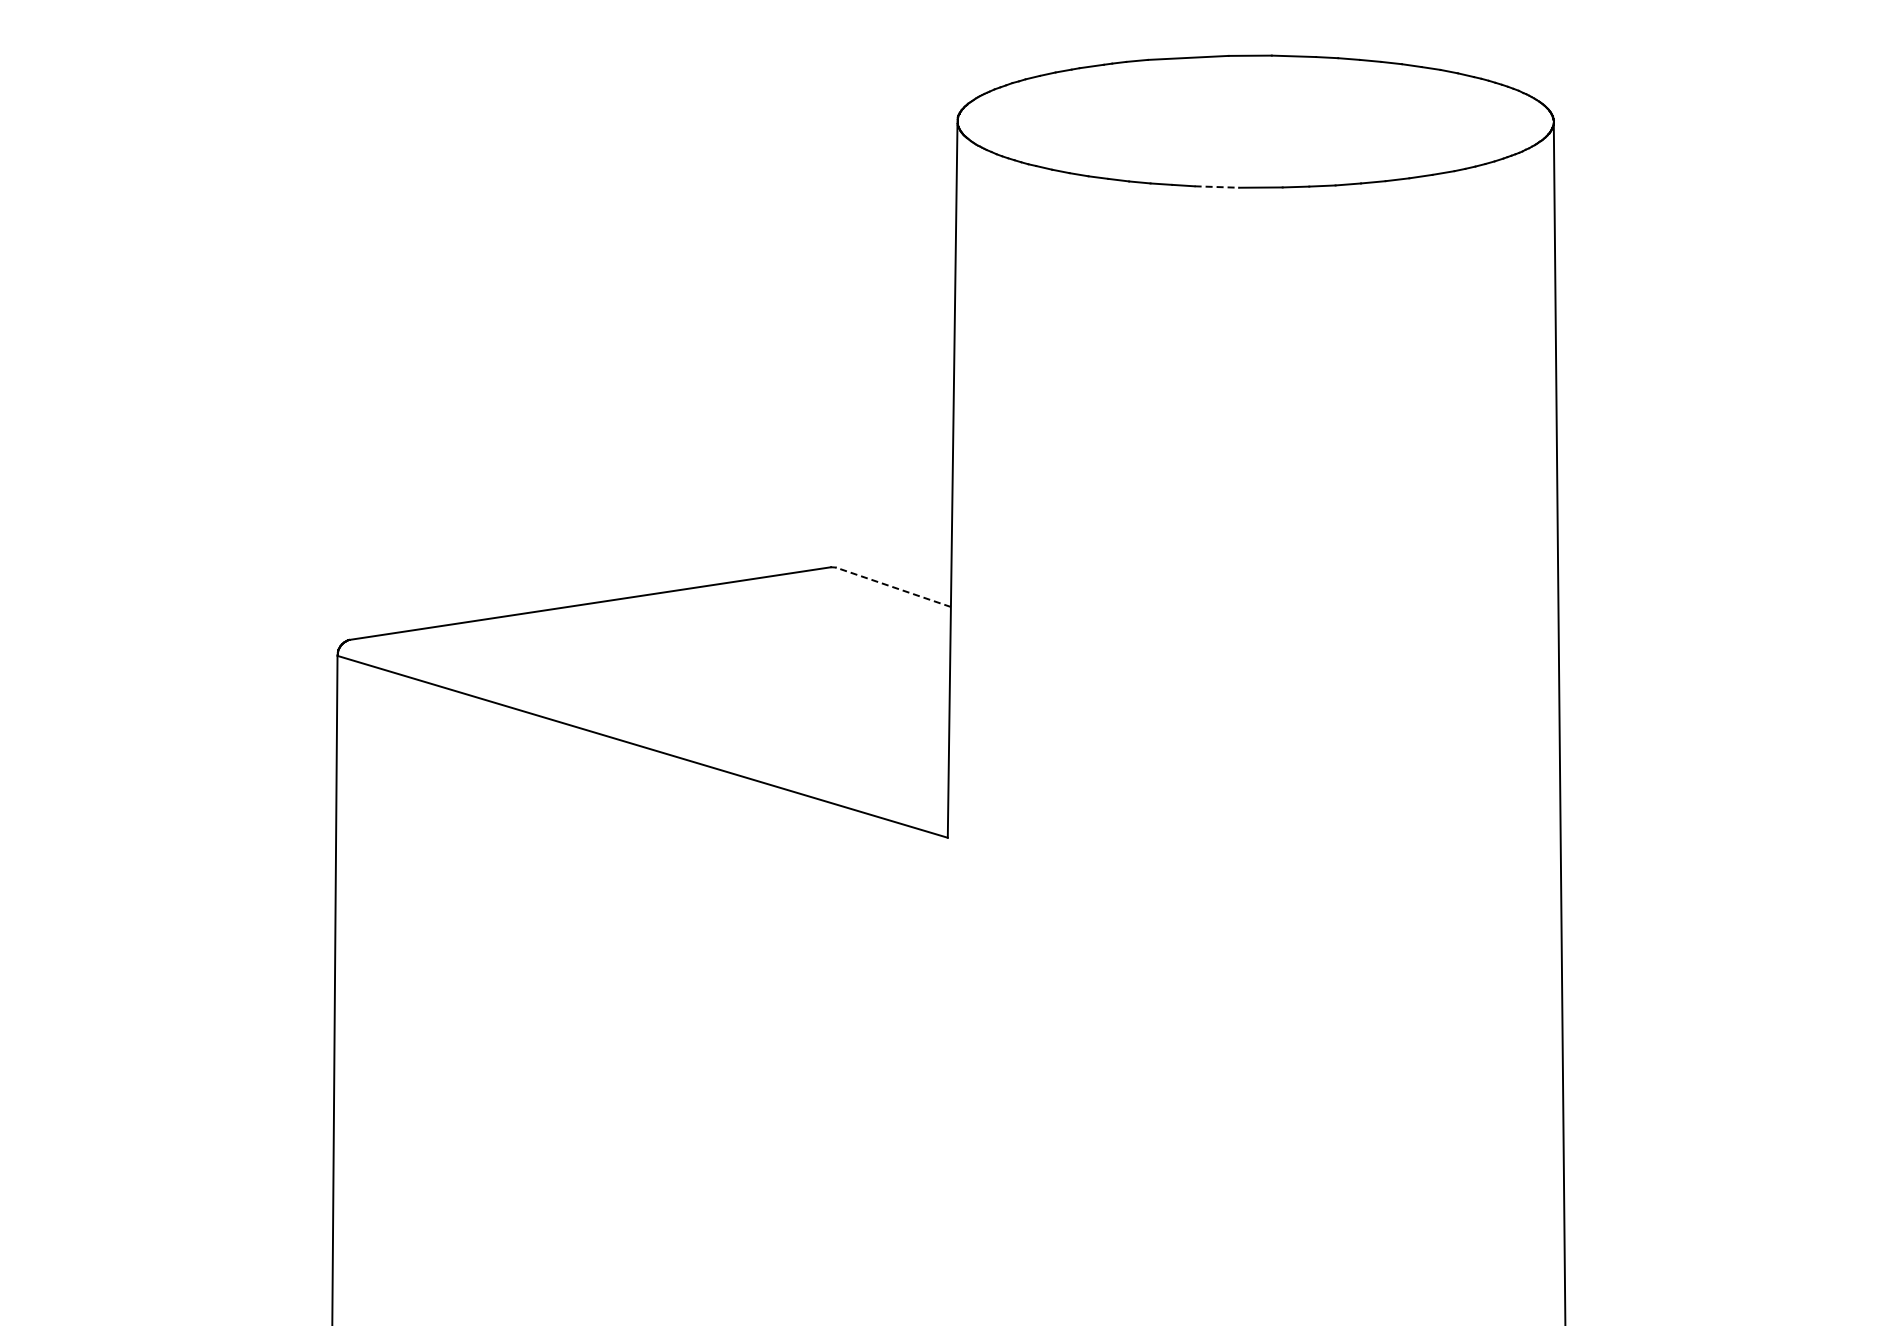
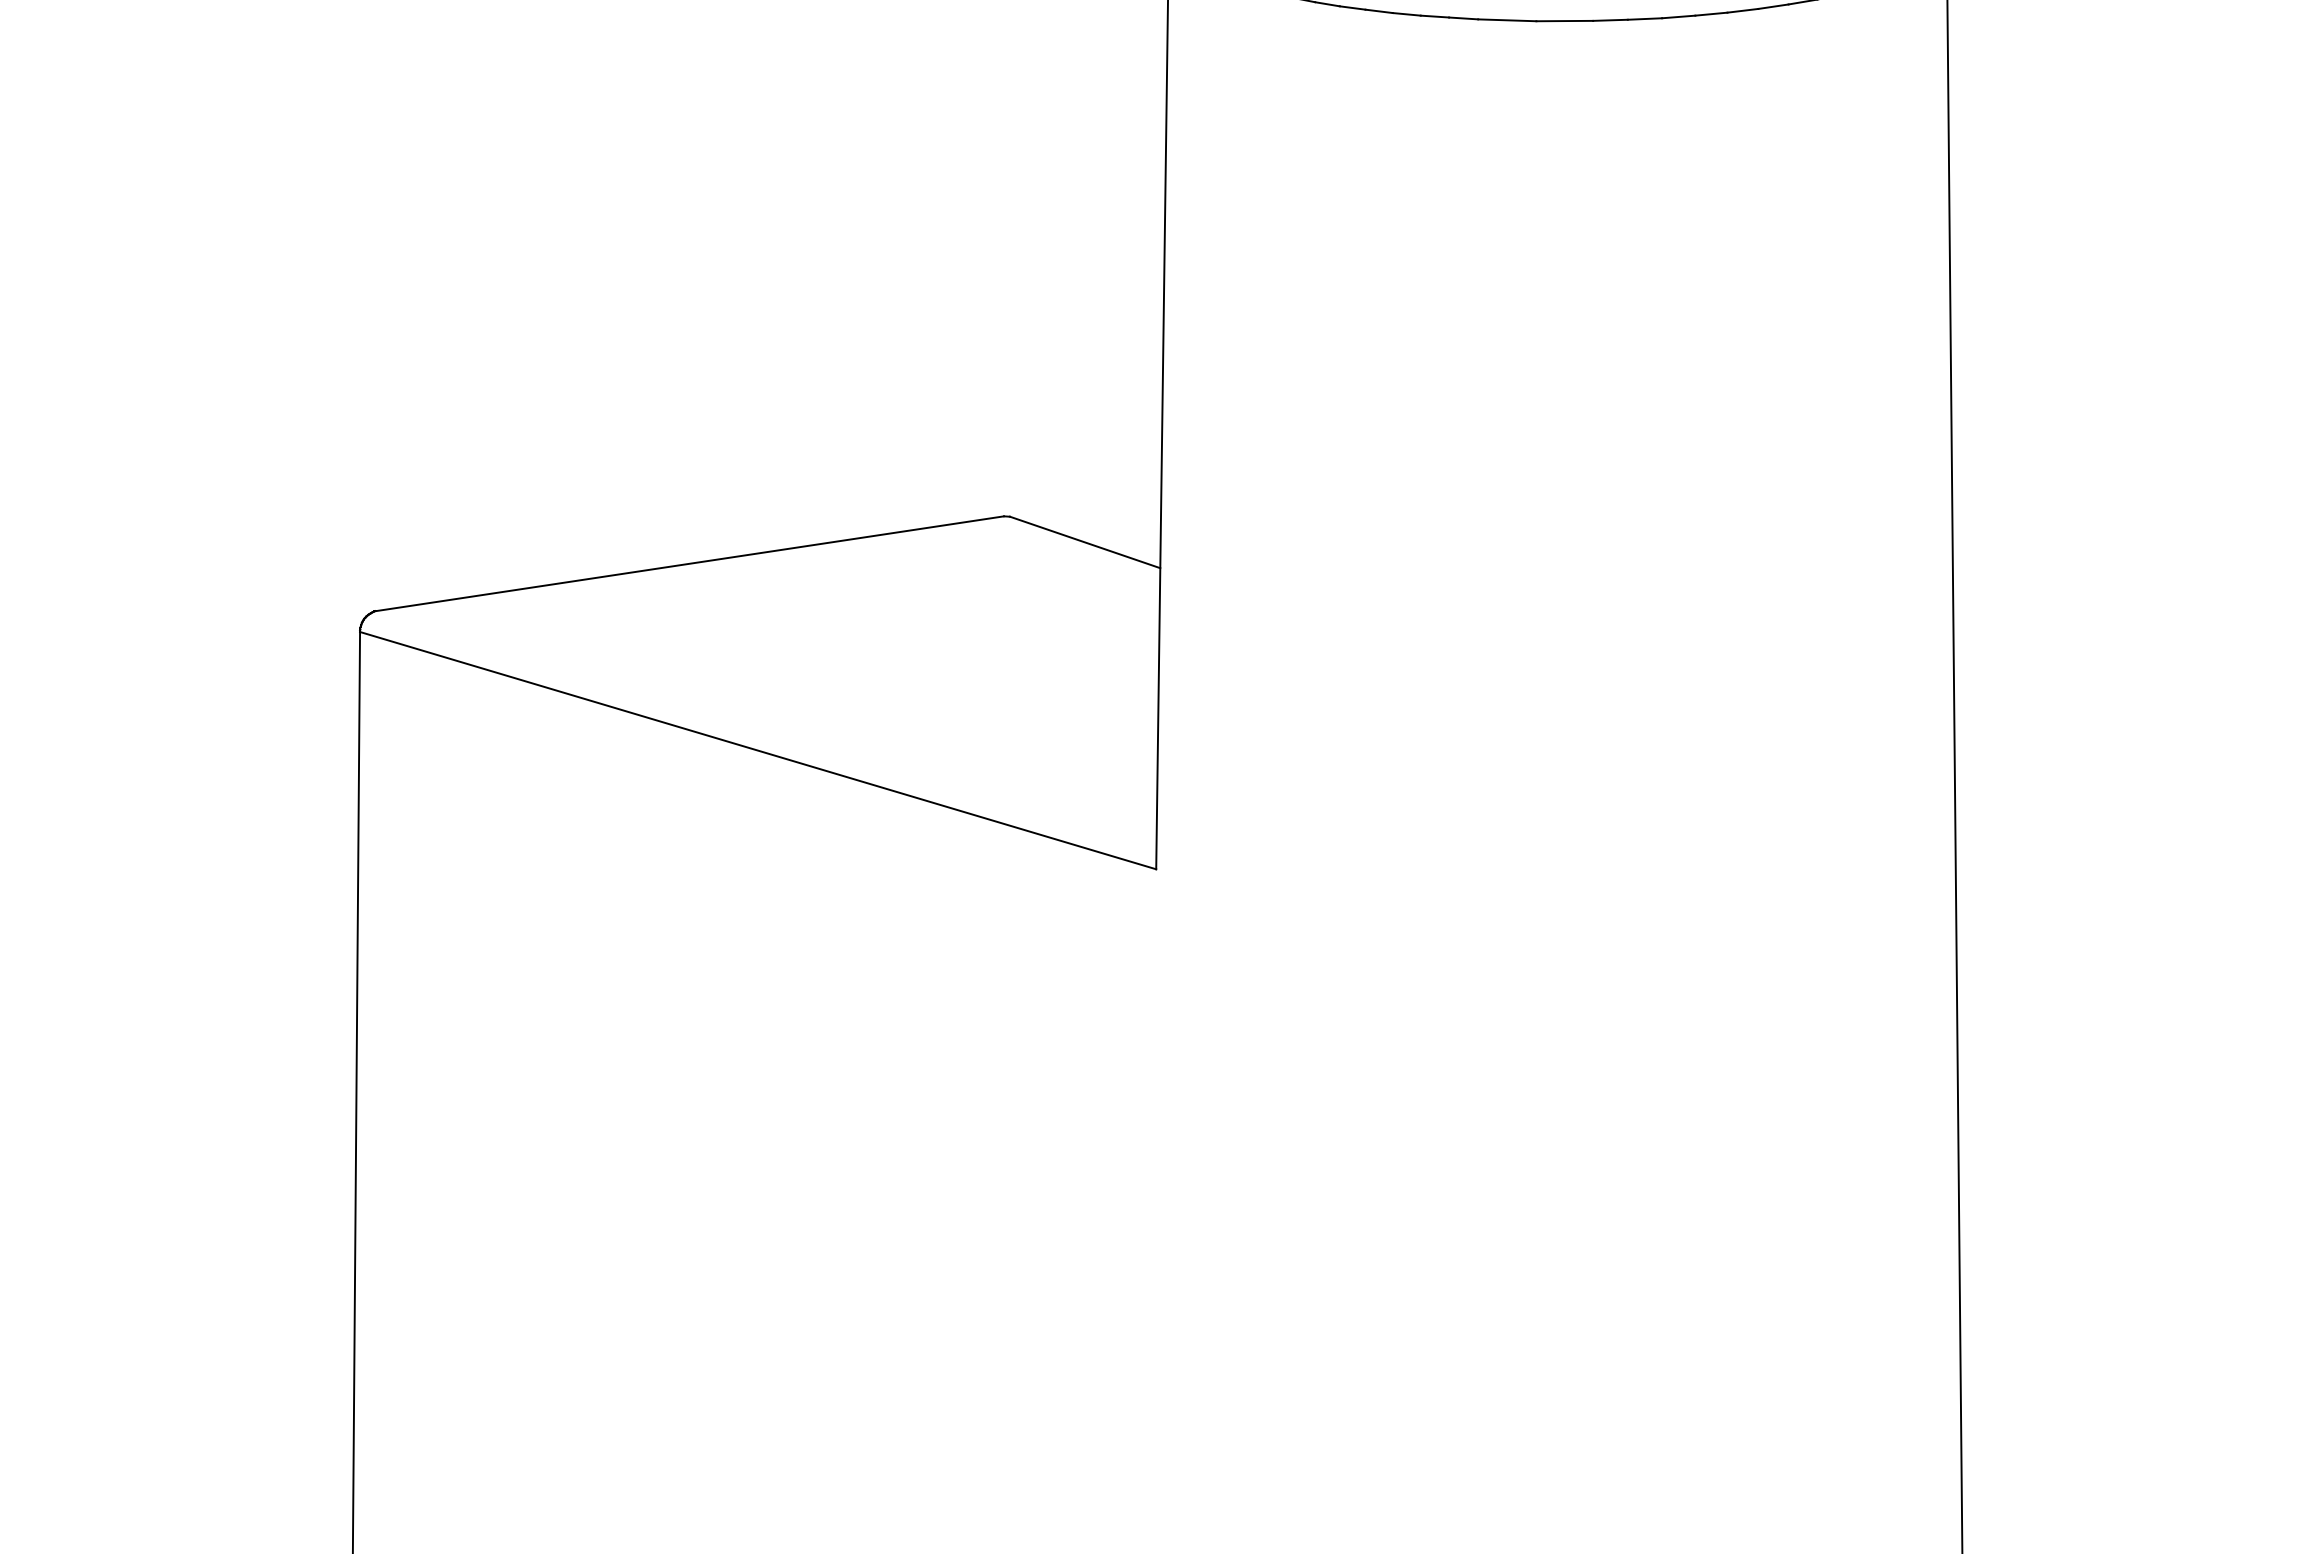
line: (1217, 187) -> (1508, 20), dashed -> solid
line: (893, 587) -> (1085, 542), dashed -> solid

